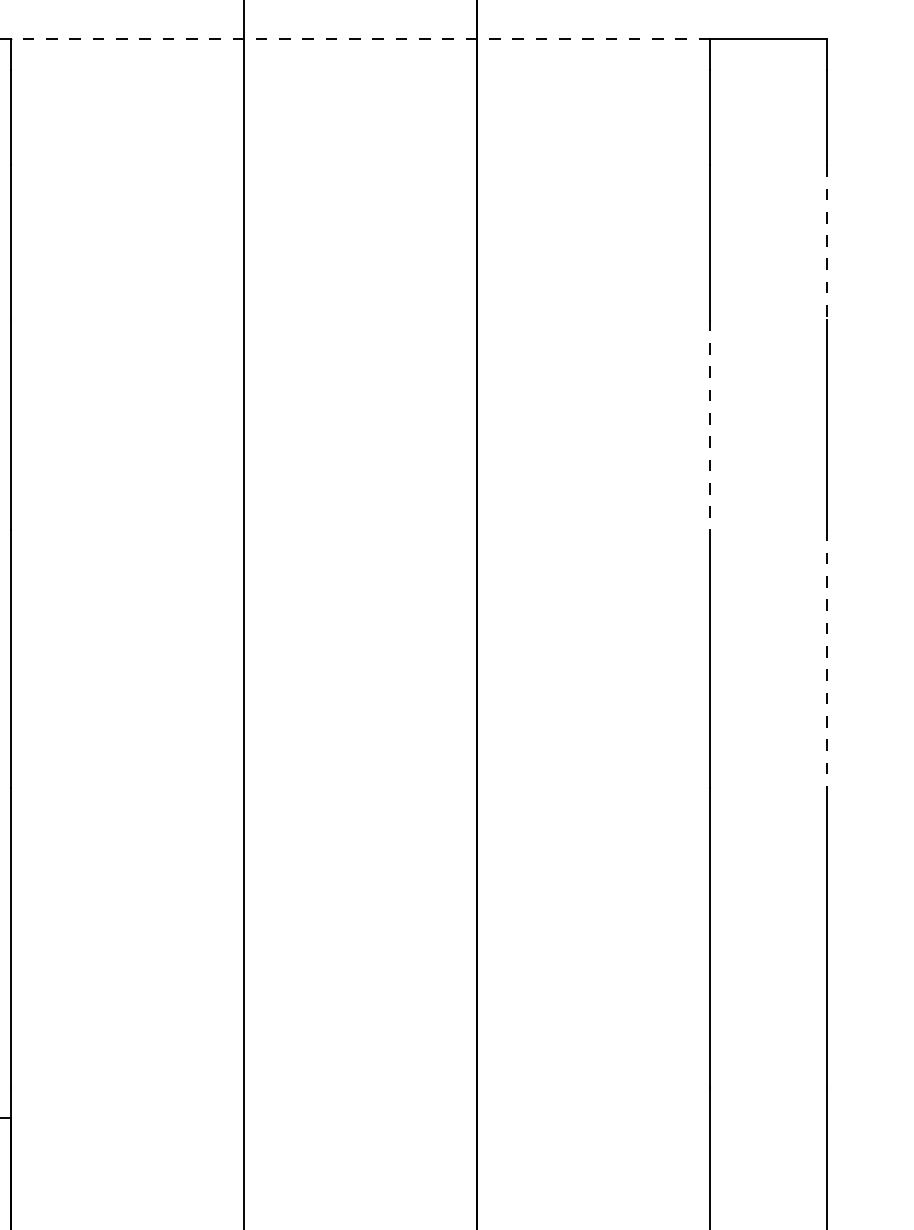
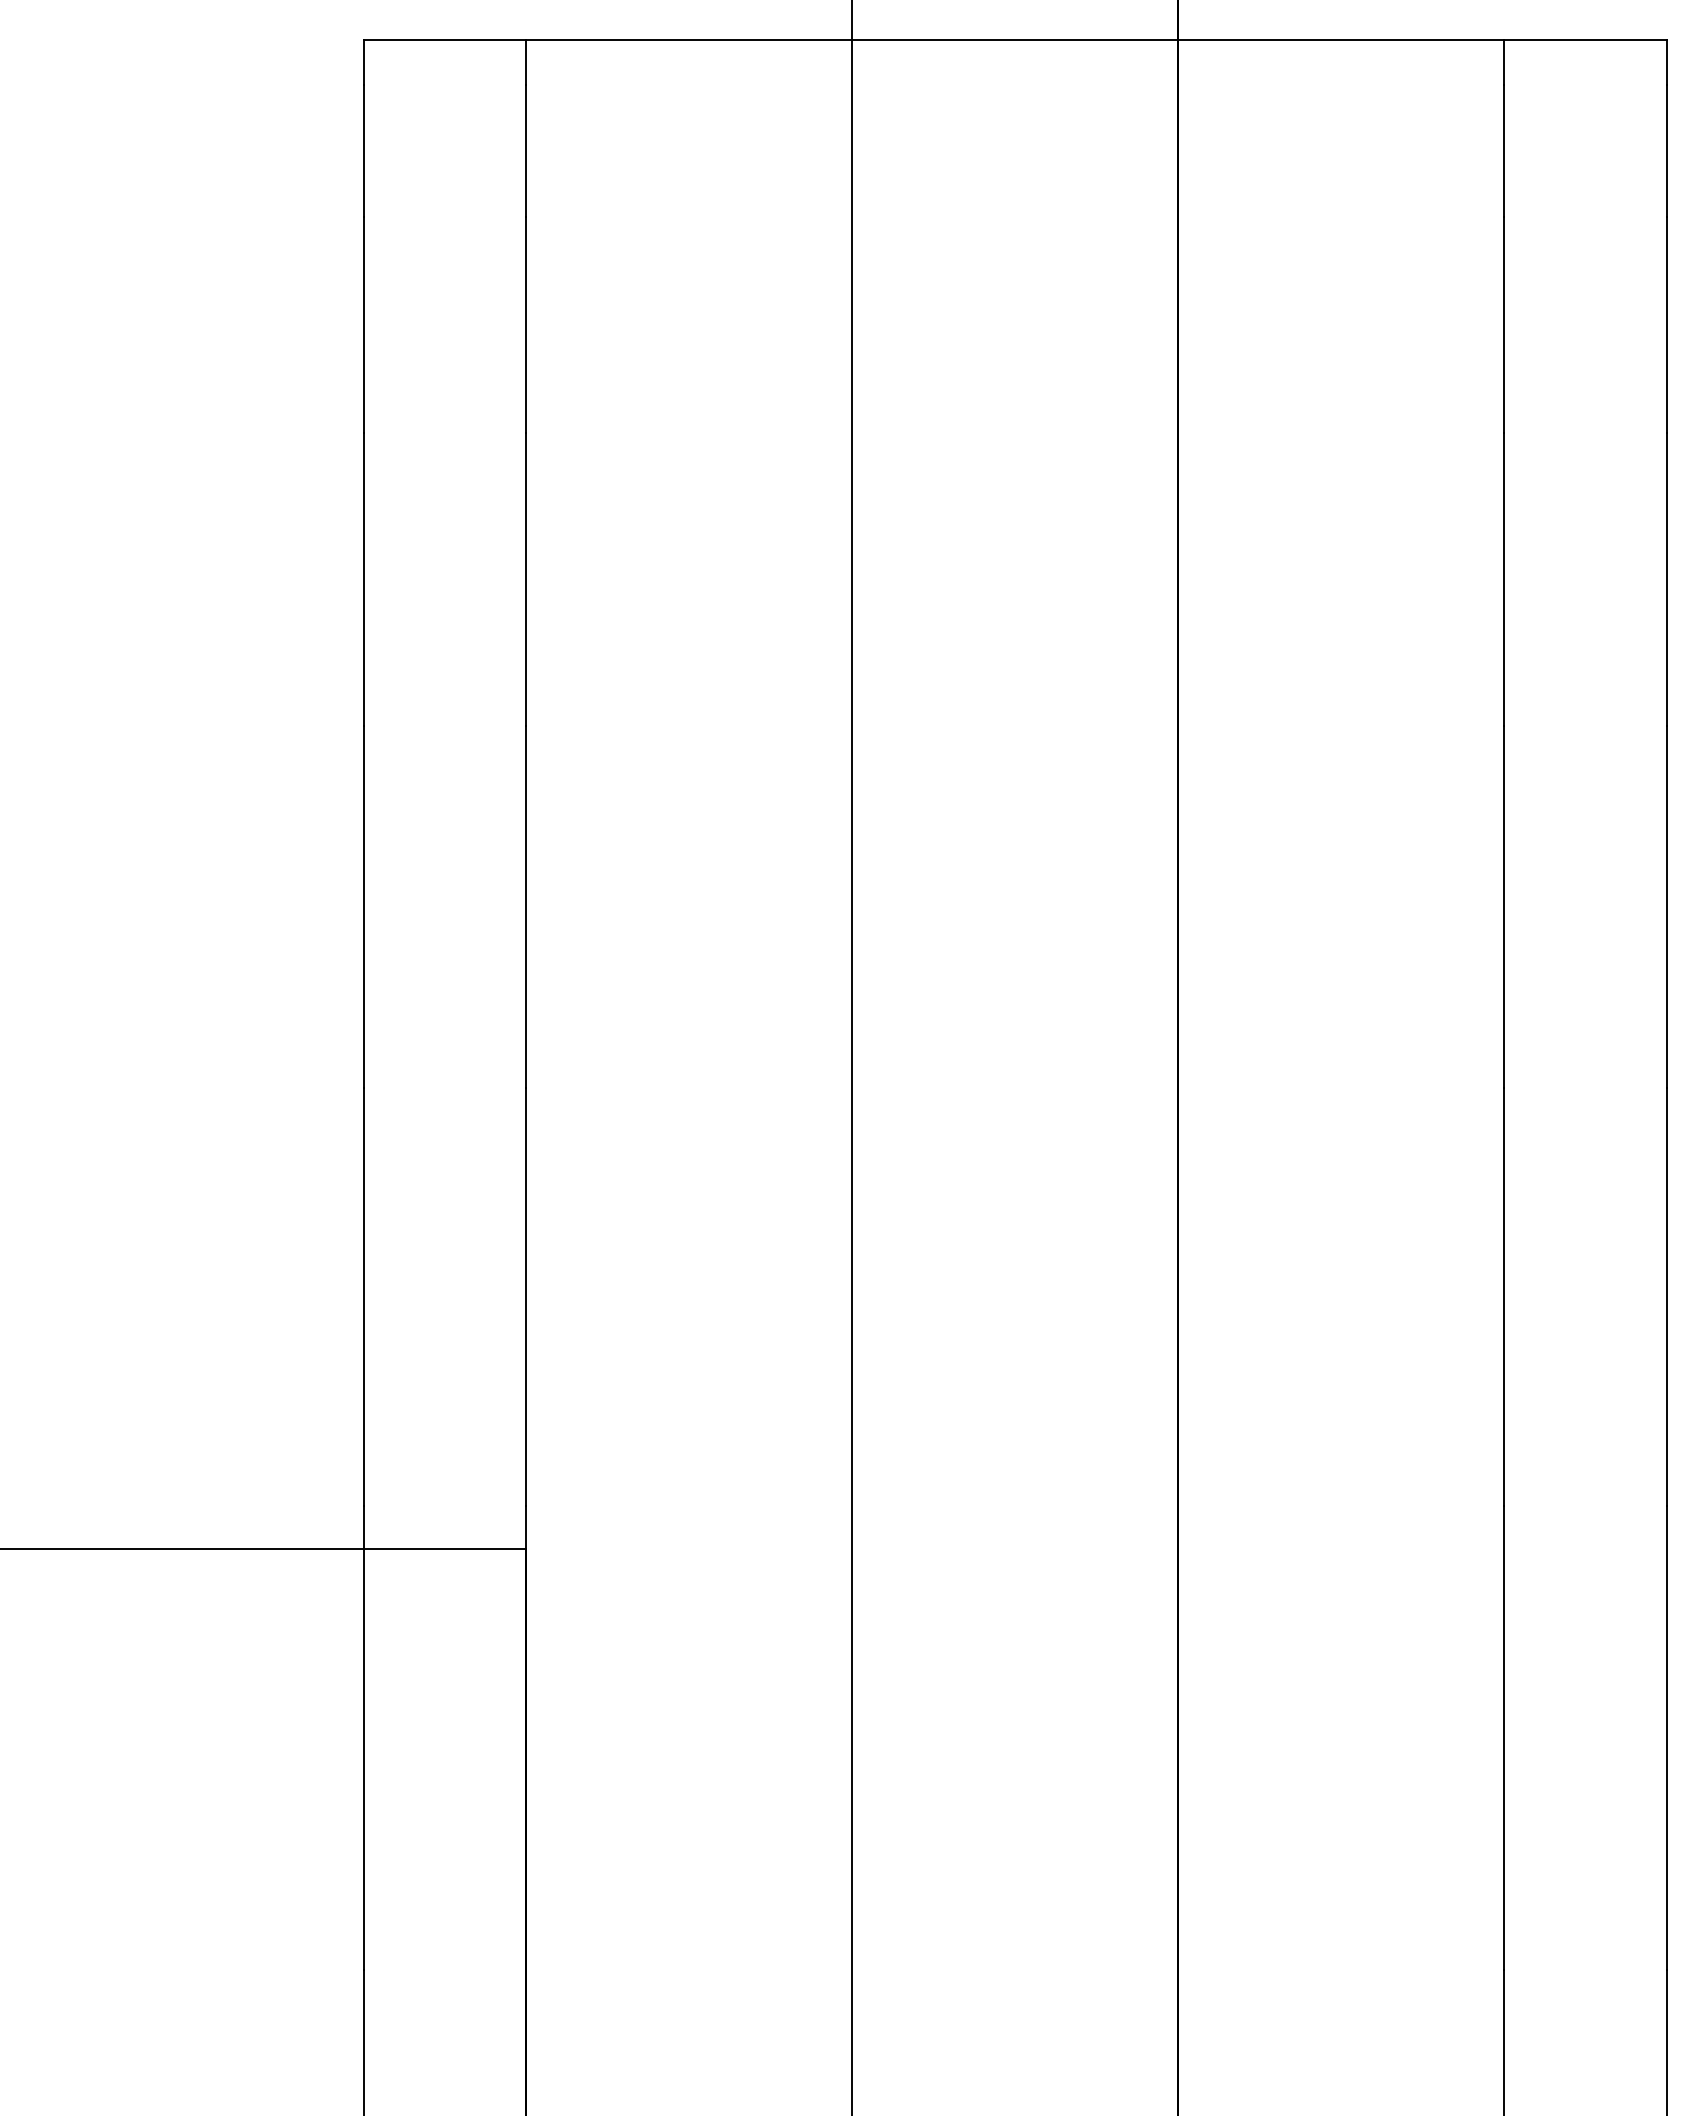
line: (361, 38) -> (1015, 40), dashed -> solid
line: (826, 242) -> (1666, 325), dashed -> solid
line: (710, 424) -> (1503, 579), dashed -> solid
line: (826, 658) -> (1666, 906), dashed -> solid

